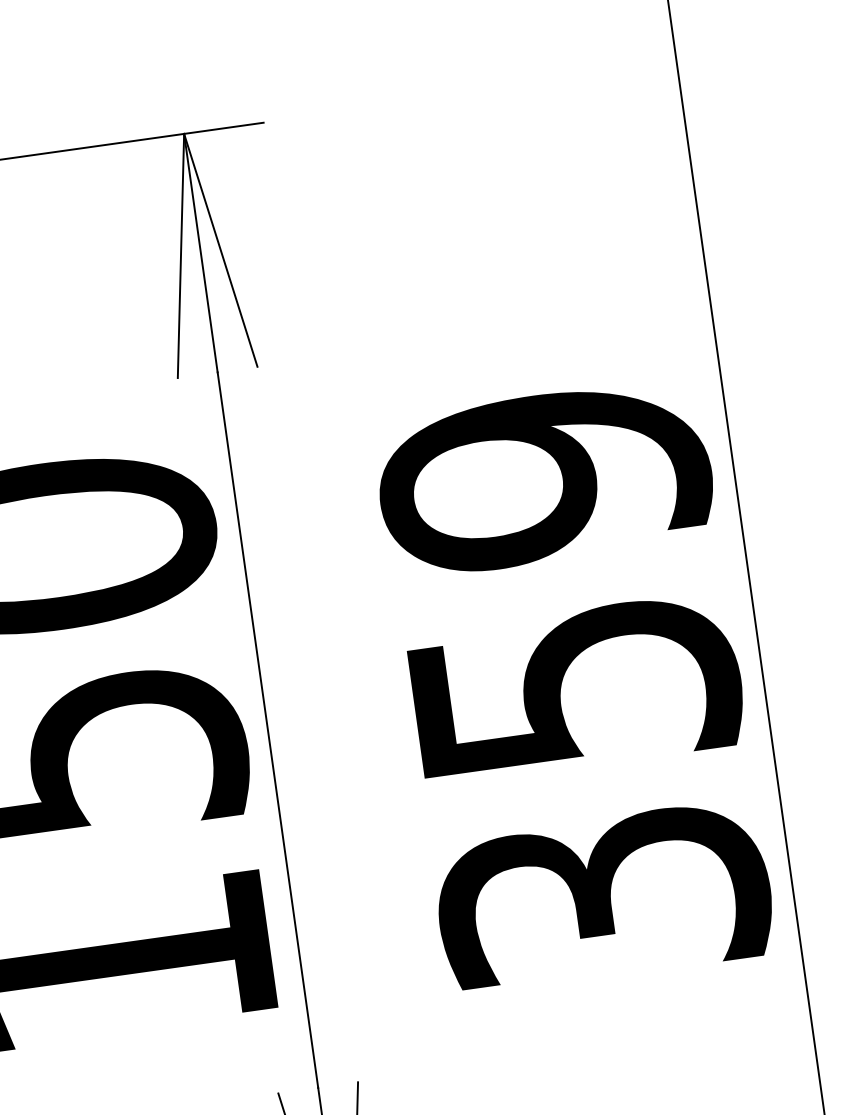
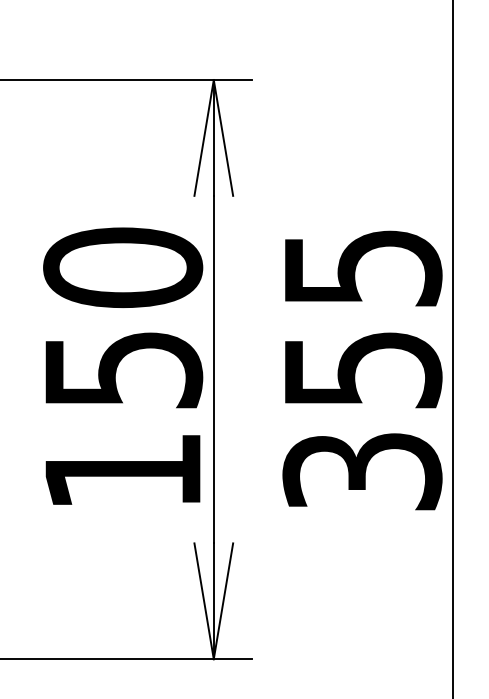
text: (544, 478) -> (362, 268), 359 -> 355

